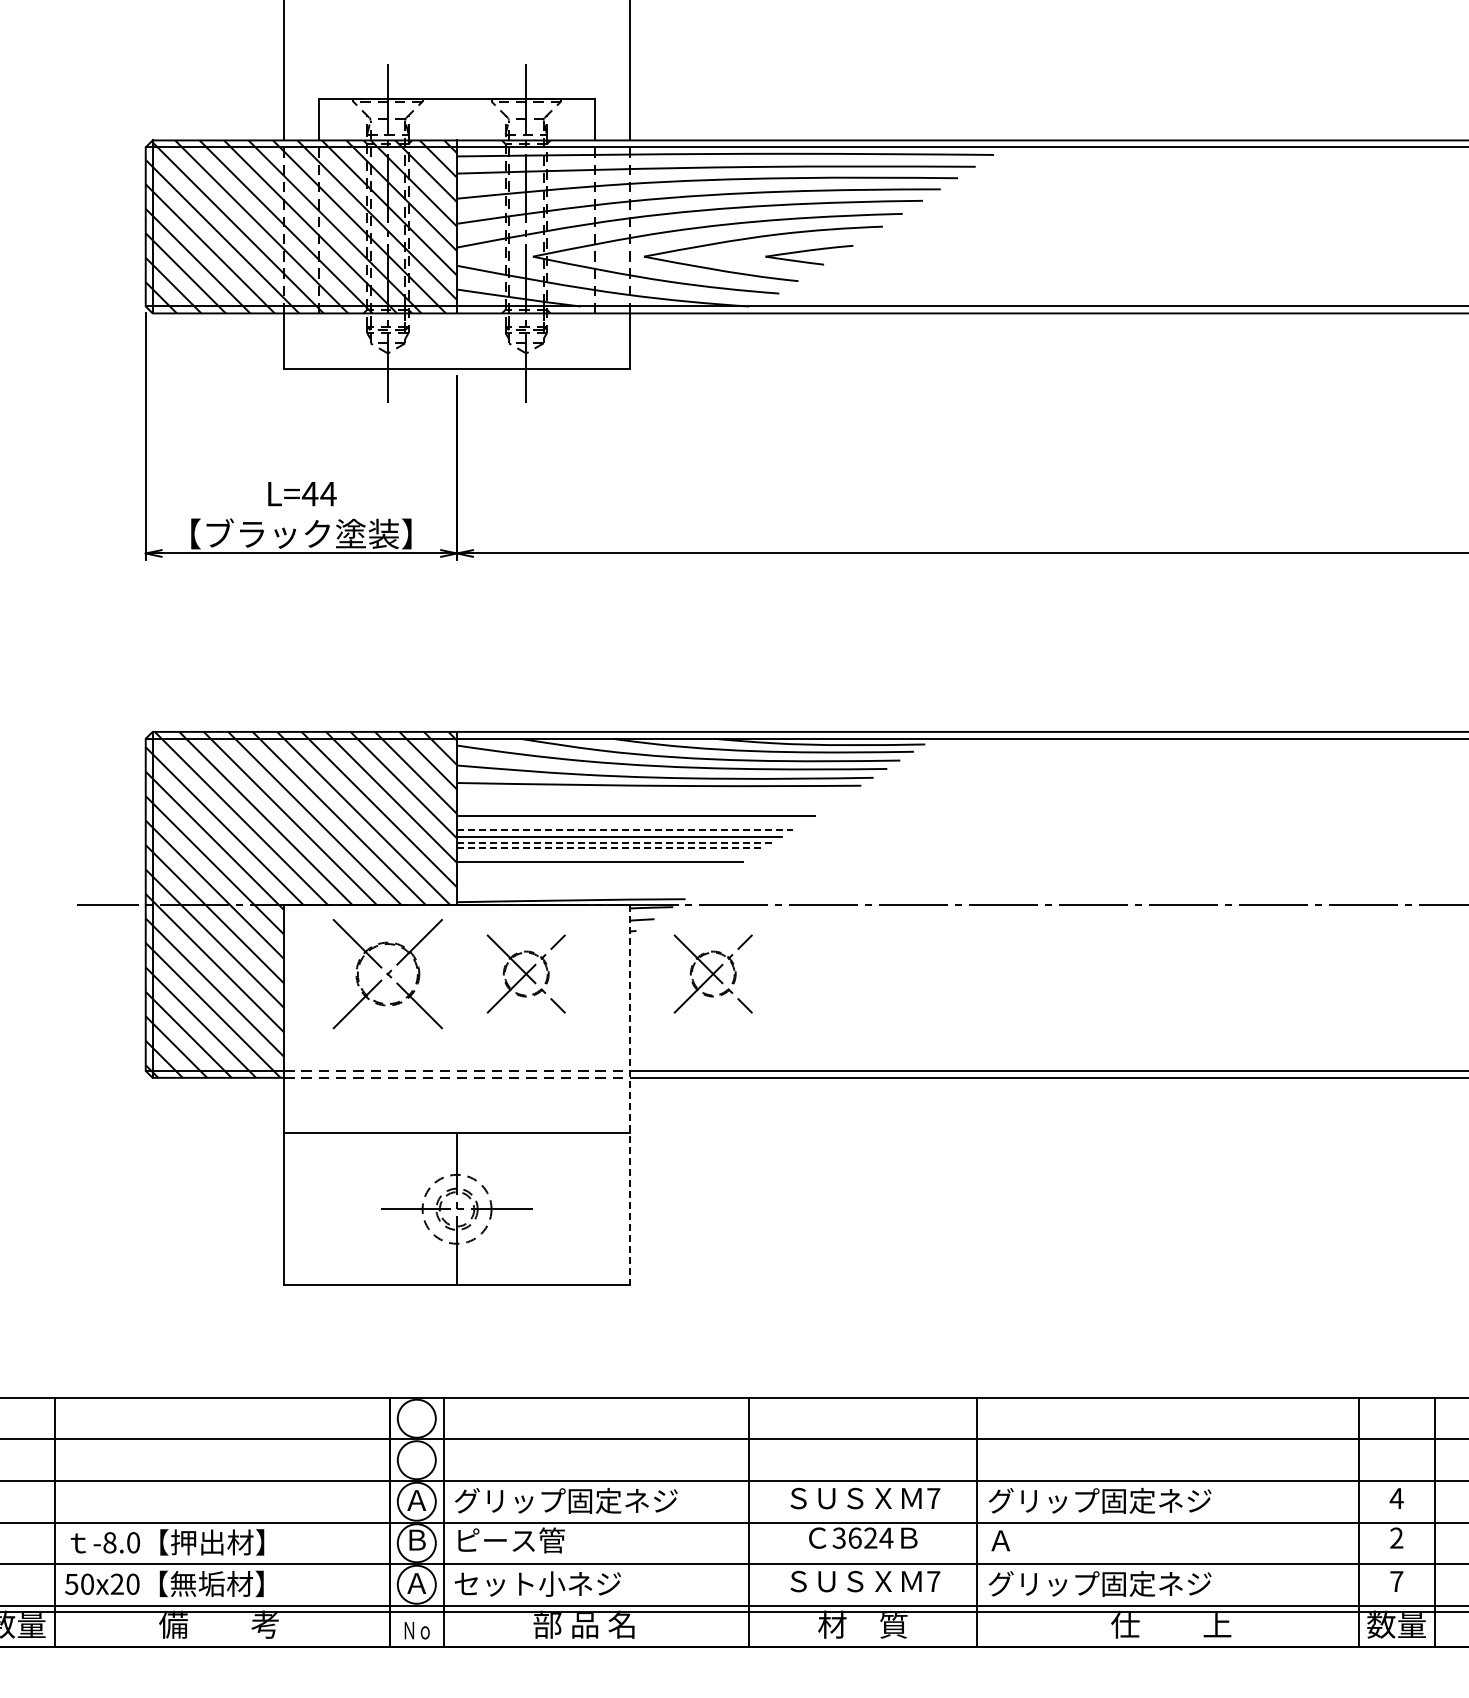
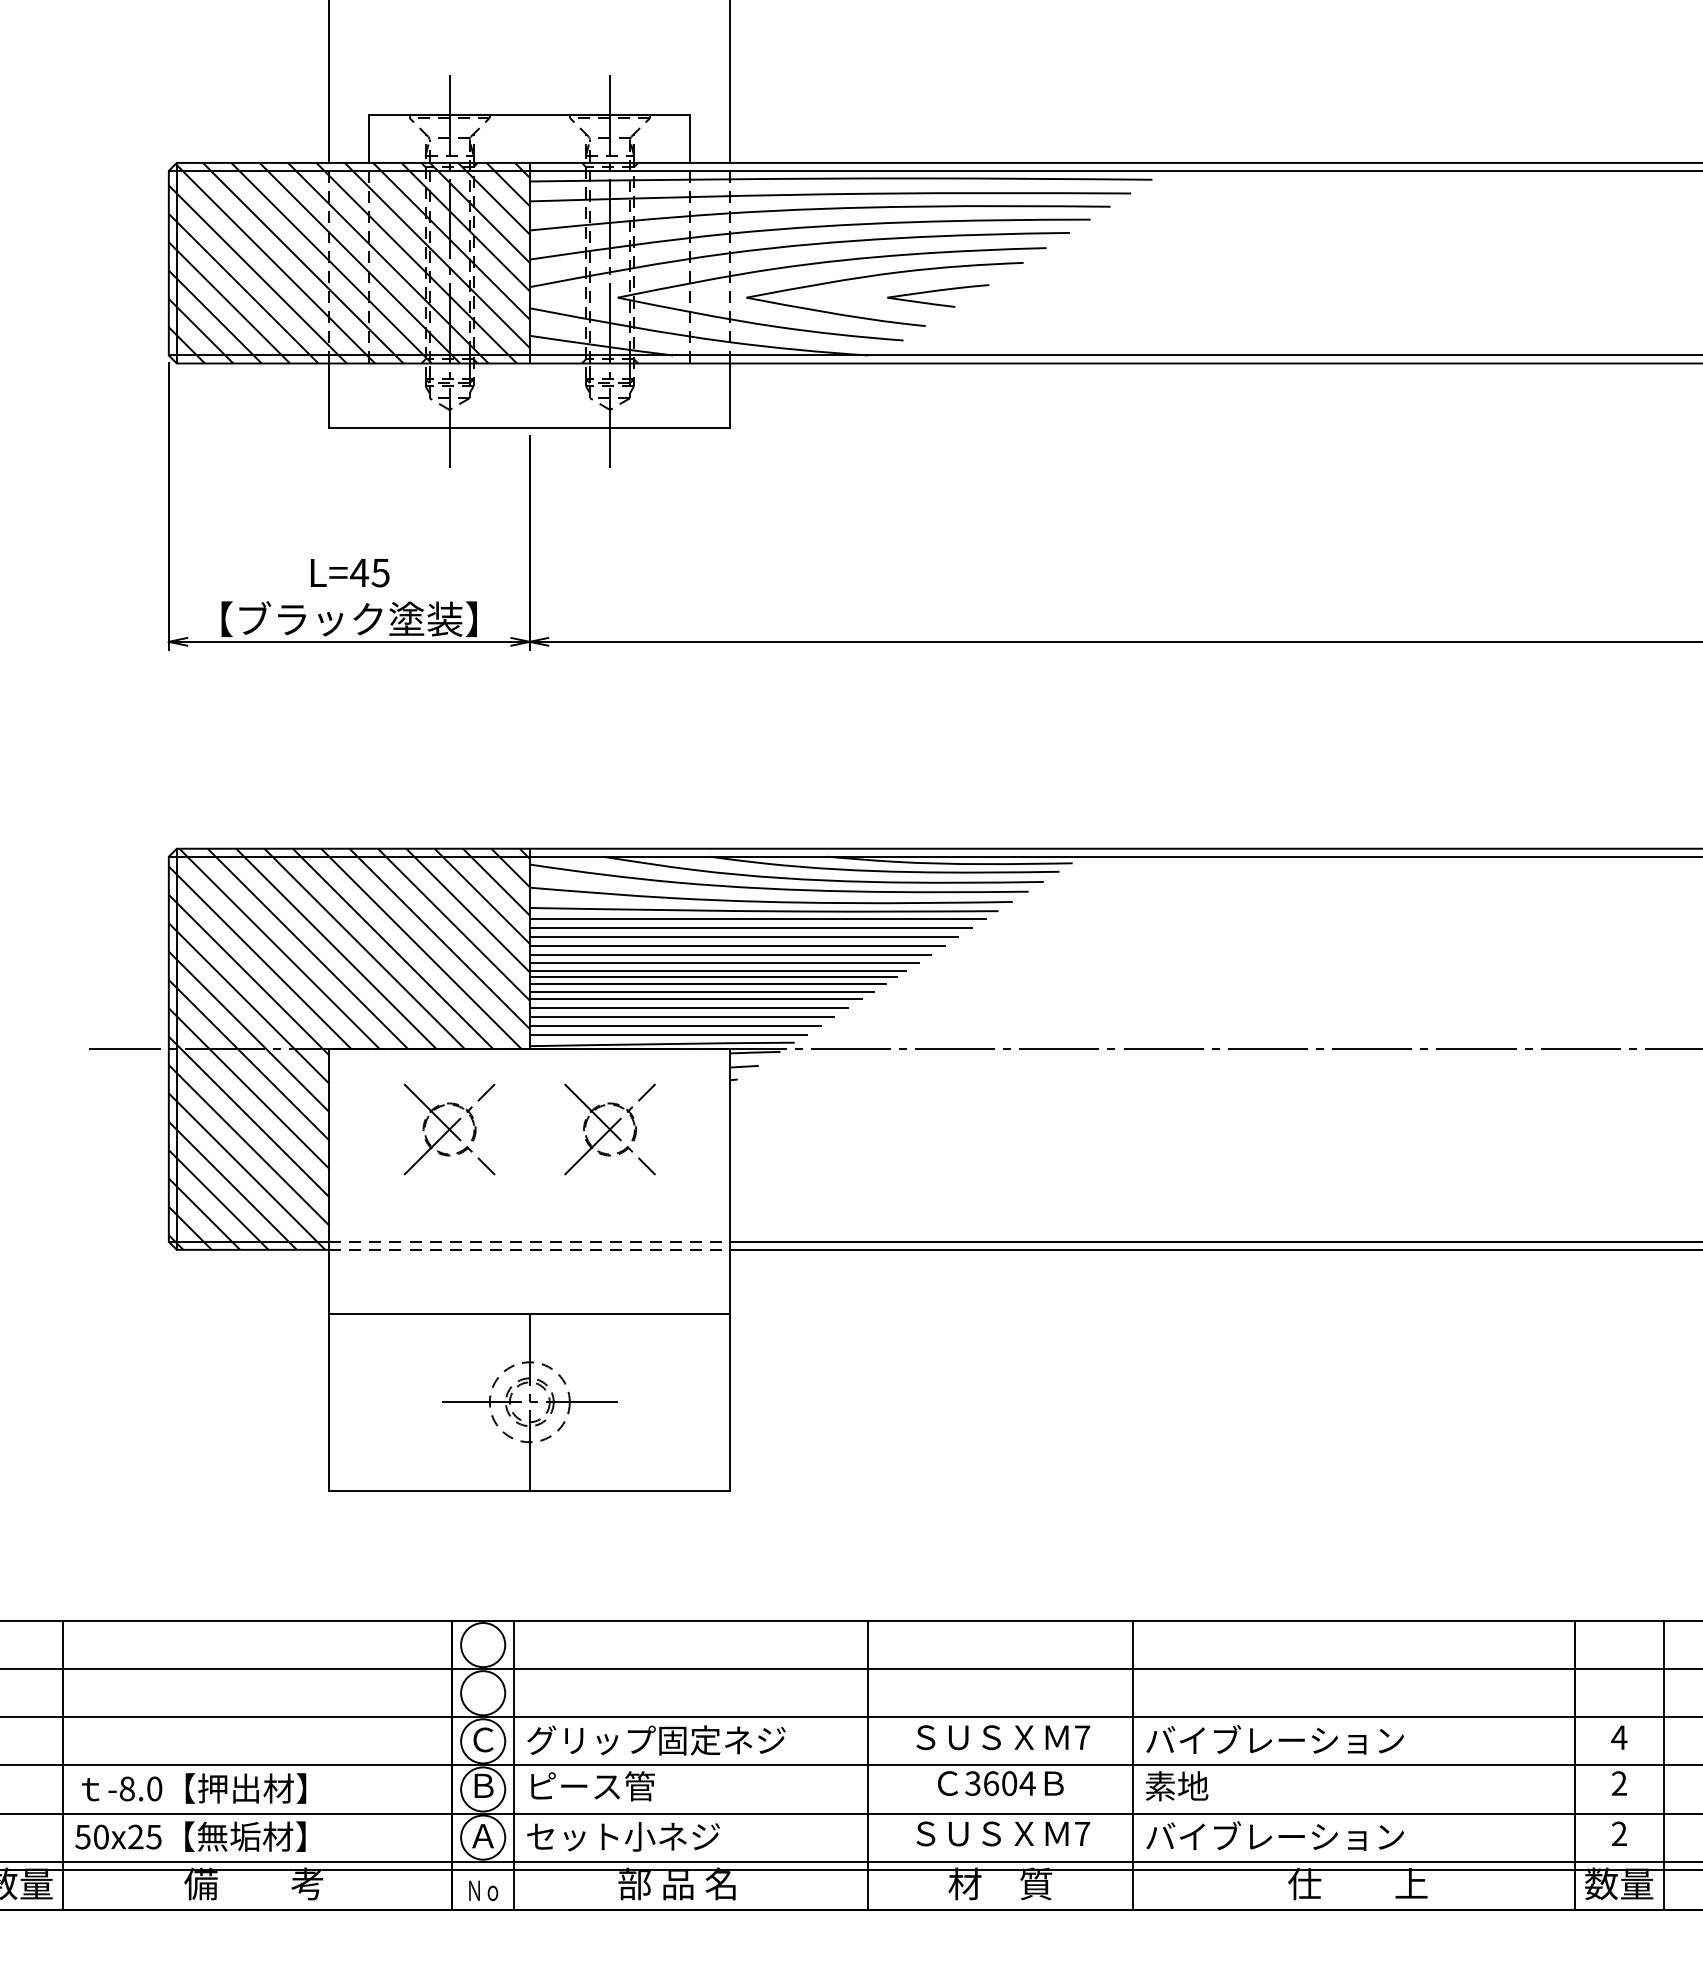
text: (328, 494) -> (380, 573), L=44 -> L=45
line: (653, 792) -> (757, 918), added
line: (647, 800) -> (750, 928), added
line: (641, 808) -> (743, 937), added
line: (630, 823) -> (730, 954), added
line: (624, 830) -> (723, 963), dashed -> solid
line: (615, 842) -> (713, 976), dashed -> solid
line: (610, 848) -> (707, 983), dashed -> solid
line: (605, 855) -> (701, 992), added
line: (594, 869) -> (689, 1008), added
line: (588, 877) -> (682, 1017), added
line: (582, 884) -> (675, 1025), added
line: (576, 892) -> (668, 1034), added
part: (387, 973) -> (449, 1128), size x0.71
part: (712, 973) -> (825, 1128), removed
line: (630, 1095) -> (730, 1270), dashed -> solid
text: (416, 1500) -> (482, 1739), Ａ -> Ｃ
text: (1099, 1500) -> (1274, 1739), グリップ固定ネジ -> バイブレーション
text: (870, 1537) -> (1009, 1782), 3624 -> 3604
text: (1015, 1540) -> (1177, 1786), Ａ -> 素地
text: (1396, 1581) -> (1619, 1833), 7 -> 2
text: (132, 1583) -> (153, 1836), 50x20 -> 50x25
text: (1099, 1583) -> (1274, 1836), グリップ固定ネジ -> バイブレーション

